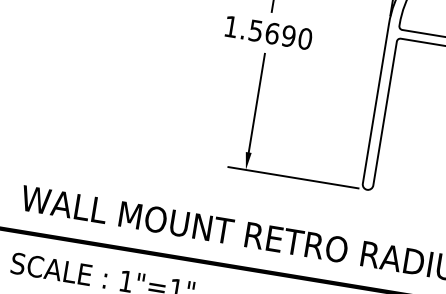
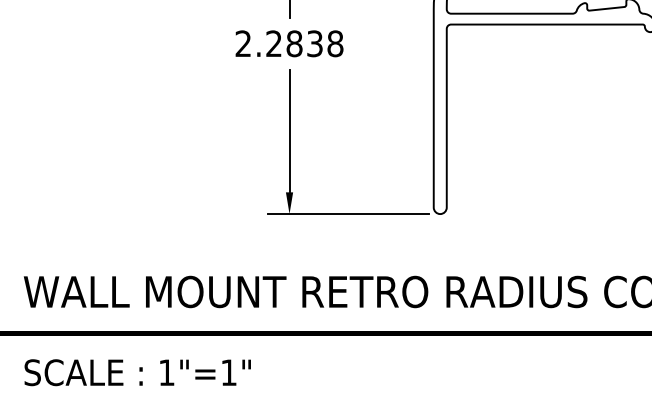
text: (268, 32) -> (289, 43), 1.5690 -> 2.2838

